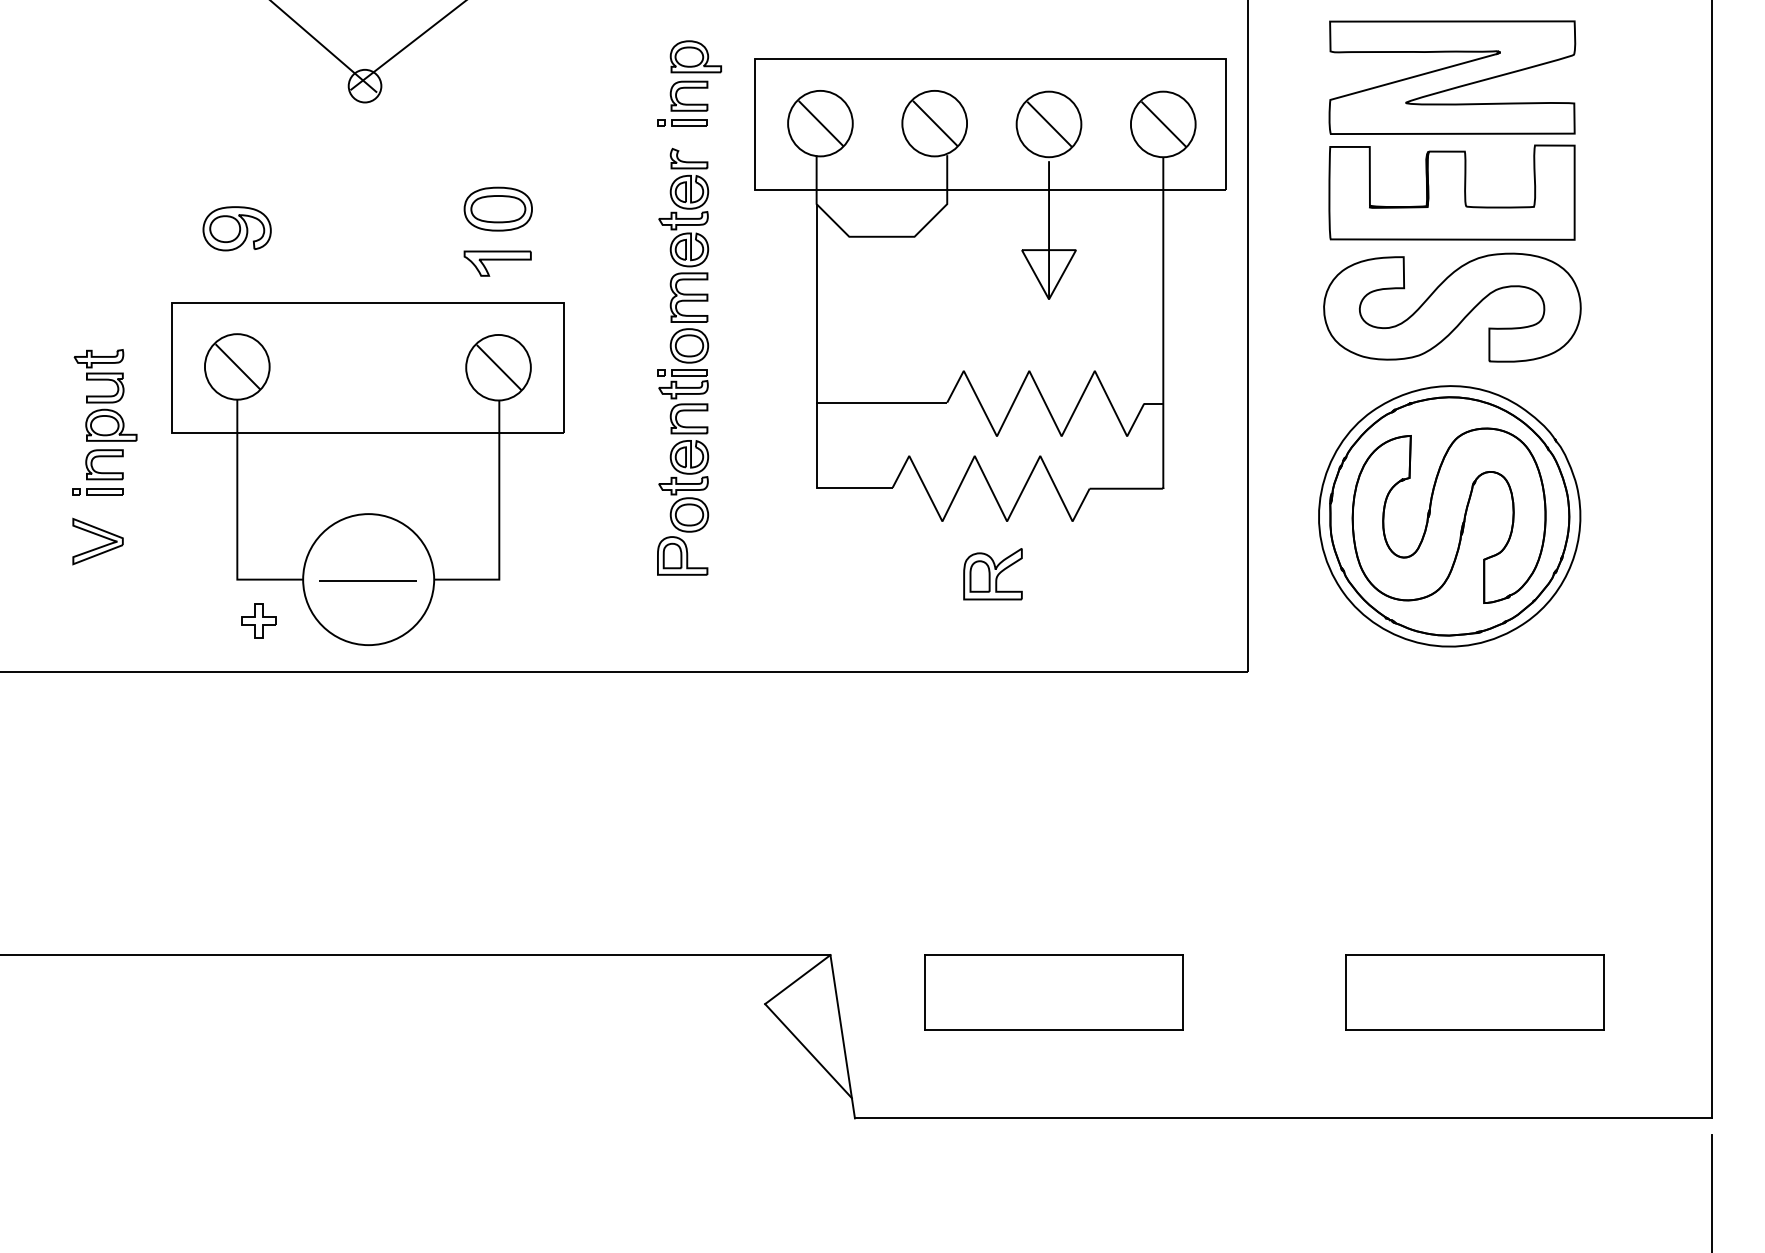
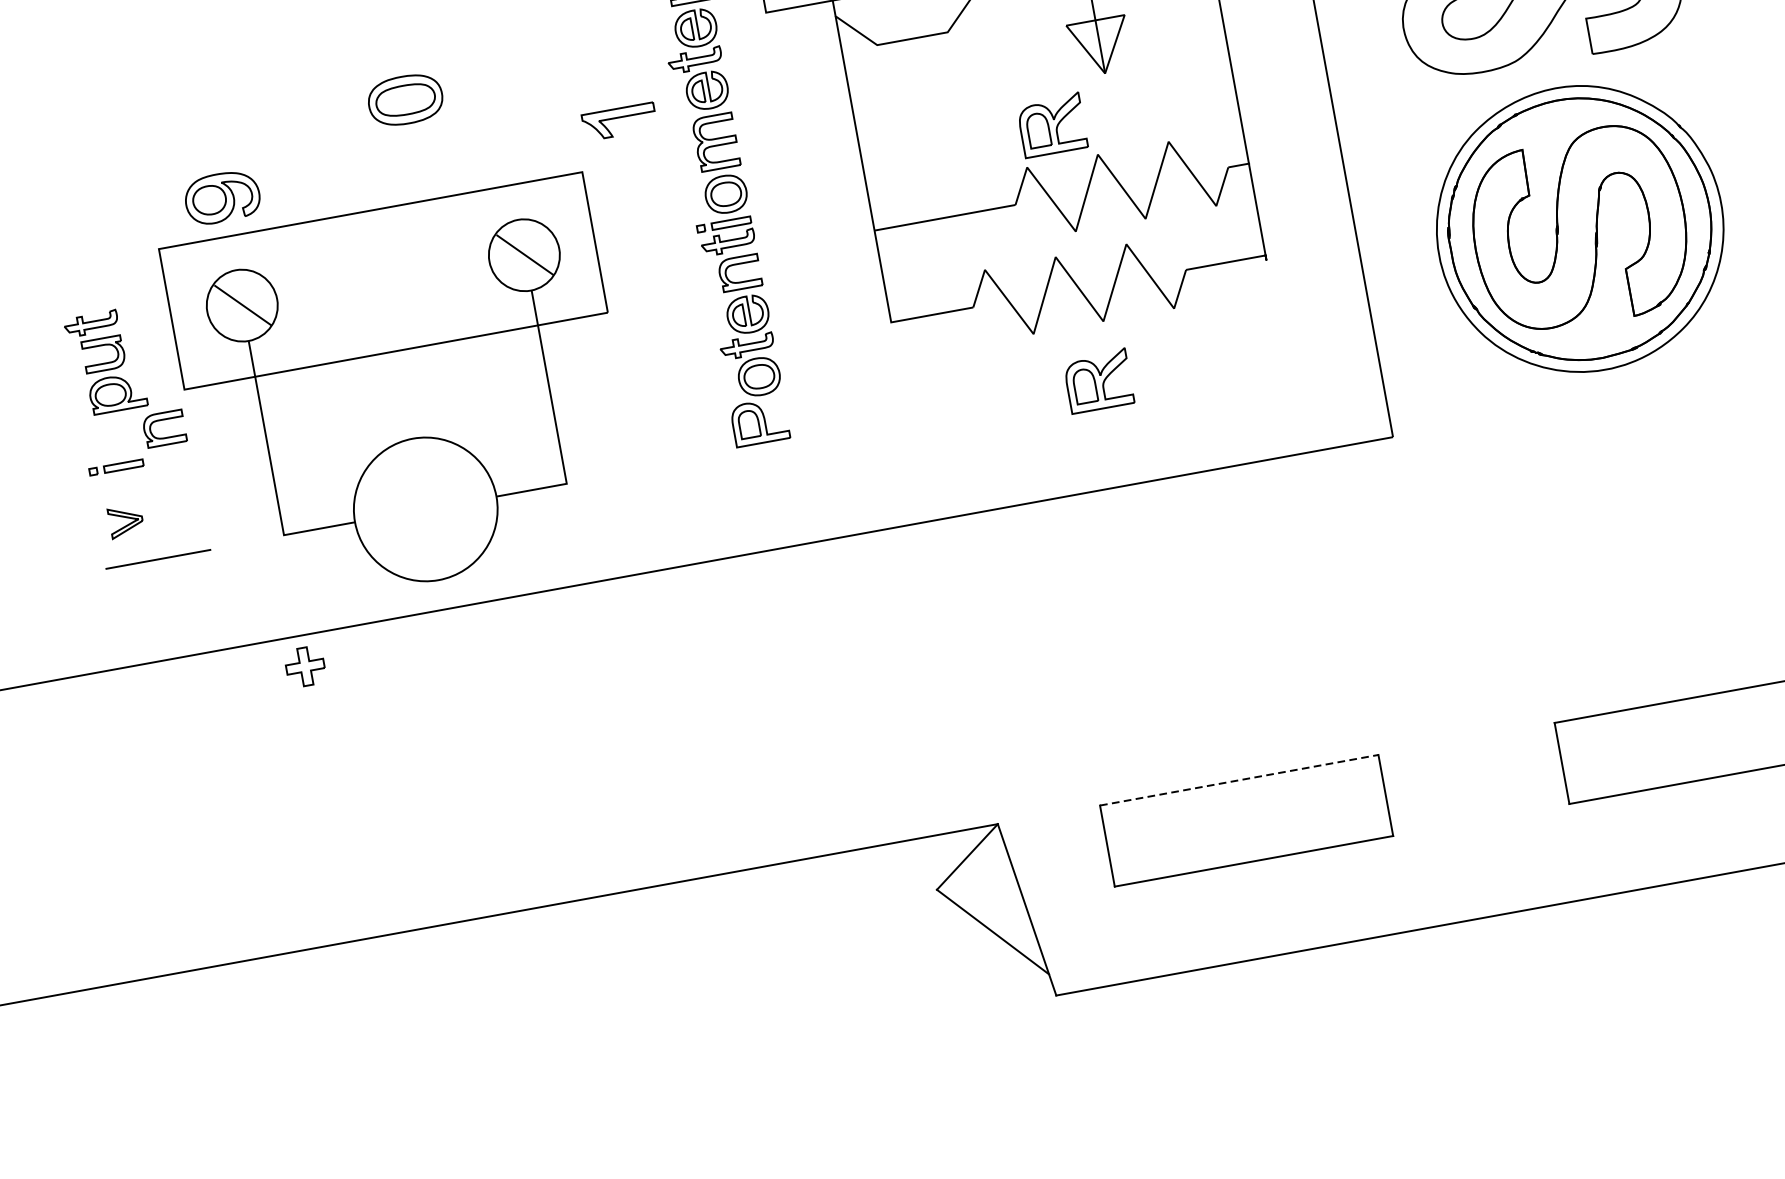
part: (497, 208) -> (404, 99), moved
part: (236, 228) -> (221, 197), moved
part: (497, 263) -> (619, 121), moved
part: (992, 337) -> (1051, 125), added
part: (104, 457) -> (163, 421), moved
part: (97, 541) -> (125, 521), size x0.6
line: (367, 580) -> (158, 559), moved
part: (258, 620) -> (304, 666), moved
line: (1054, 955) -> (1239, 780), solid -> dashed

